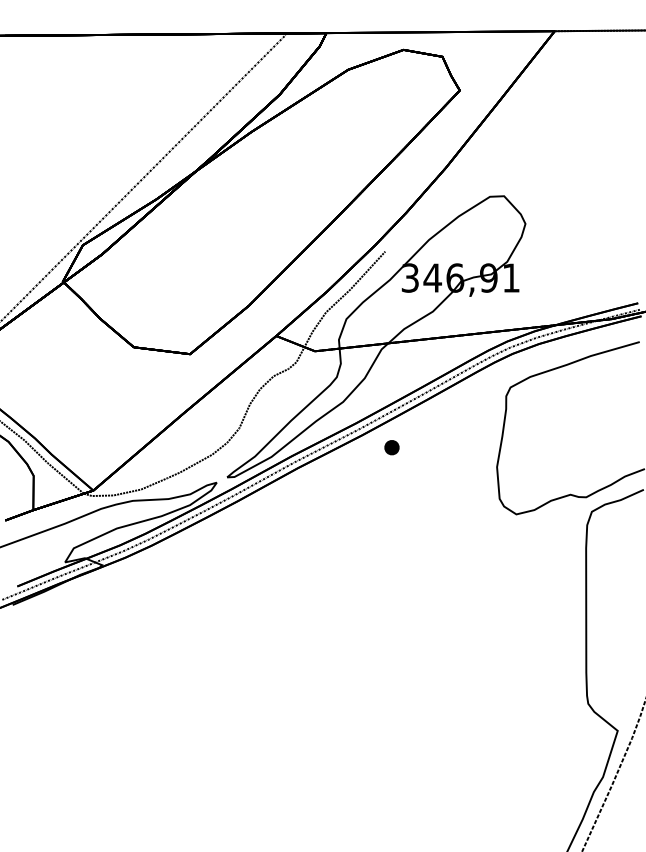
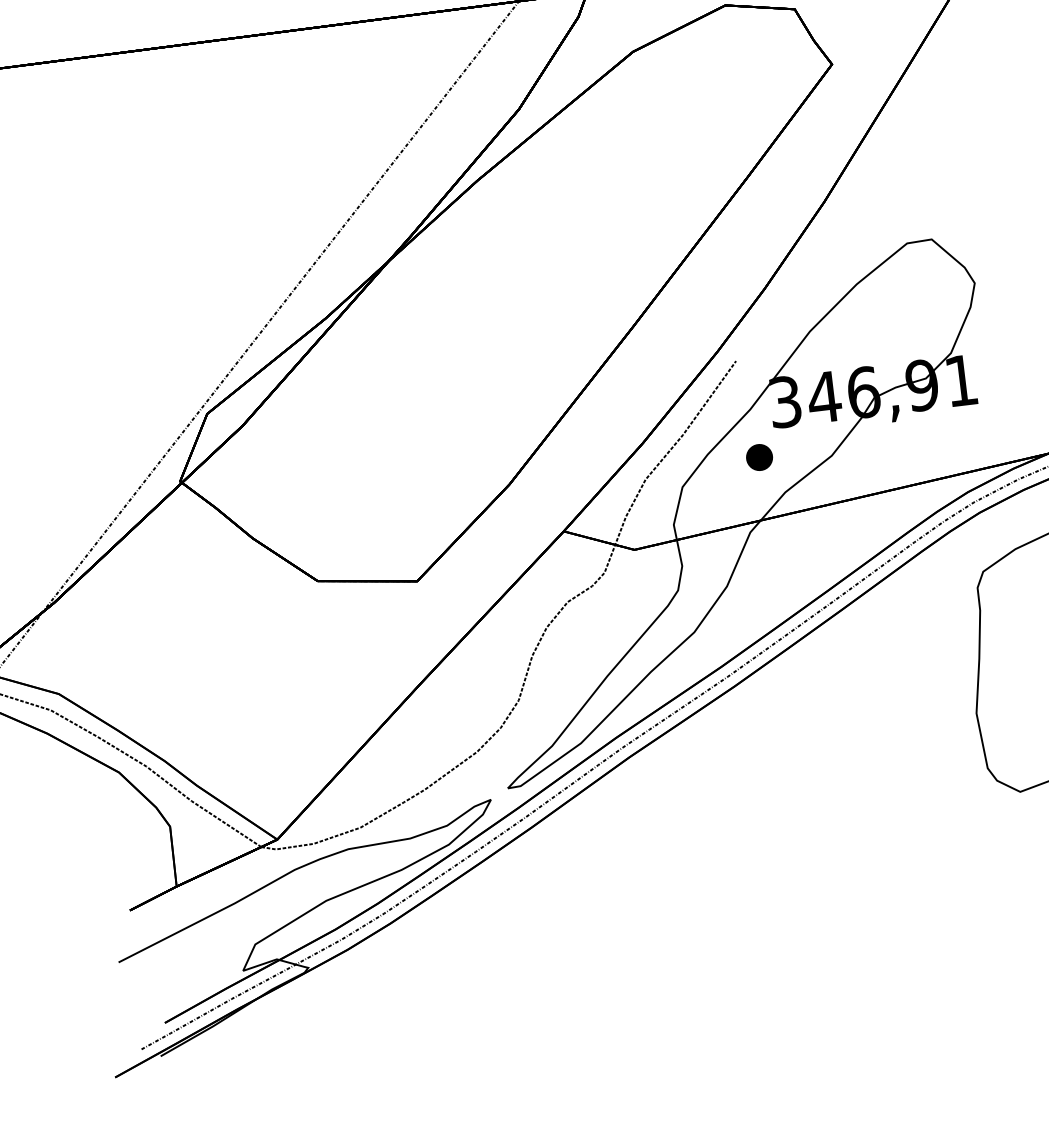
part: (391, 447) -> (758, 457), moved

